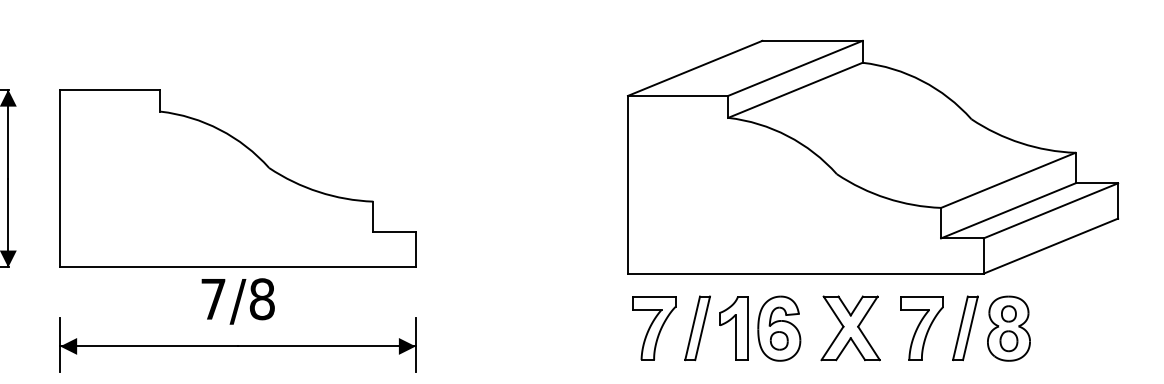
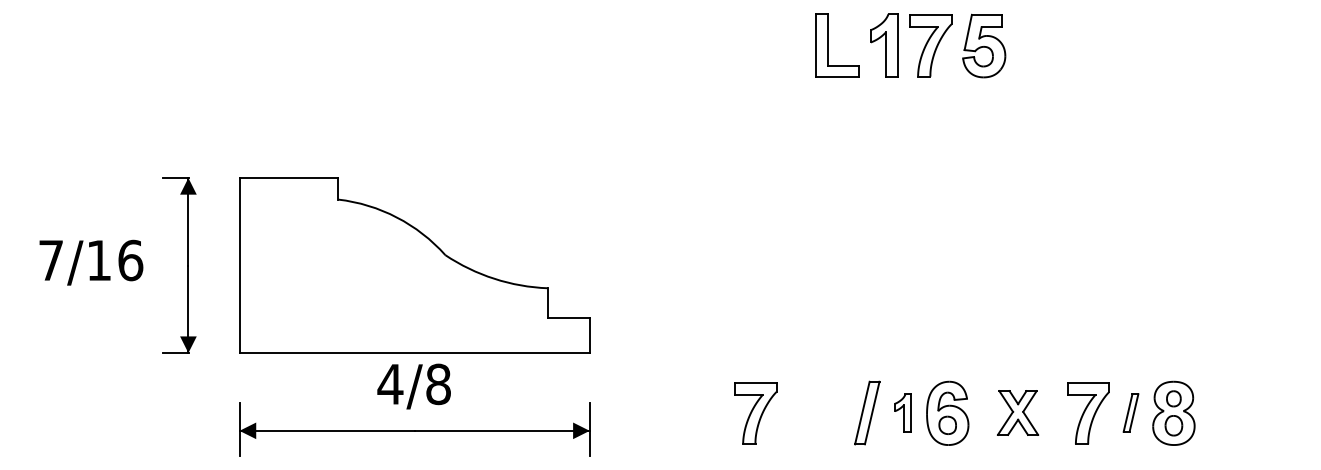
part: (872, 157) -> (1039, 244), removed
text: (213, 299) -> (390, 384), 7/8 -> 4/8
part: (733, 327) -> (902, 412), size x0.6
part: (850, 327) -> (1017, 412), size x0.7
part: (964, 327) -> (1130, 412), size x0.6
part: (654, 328) -> (755, 413), moved

